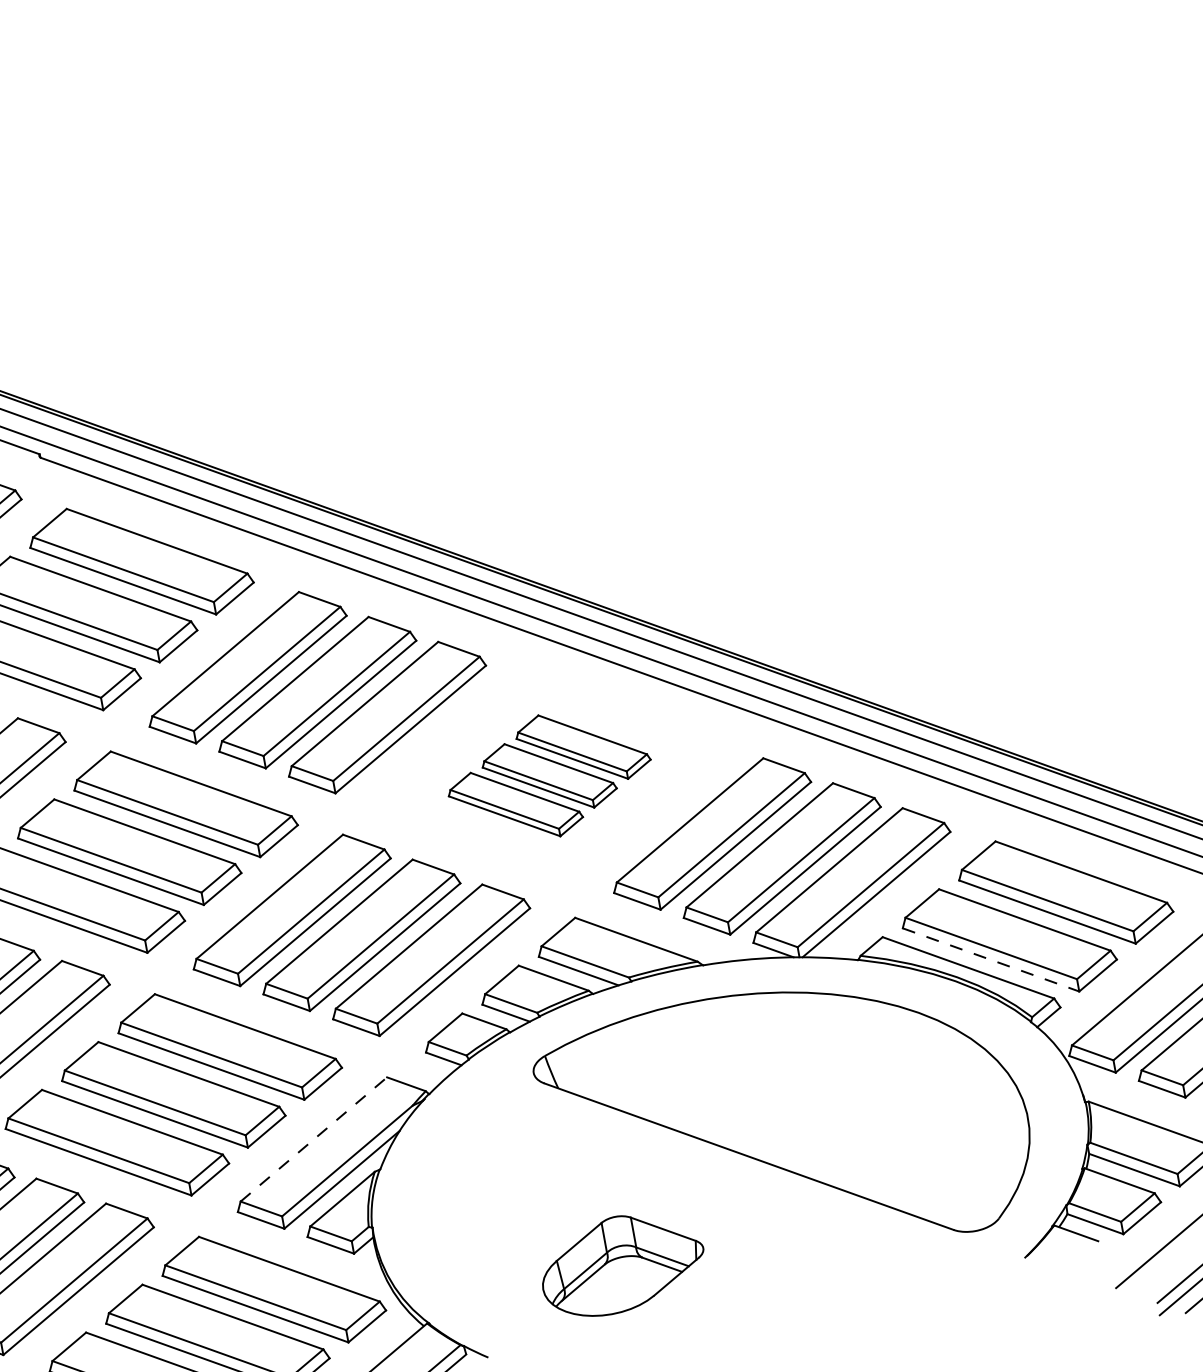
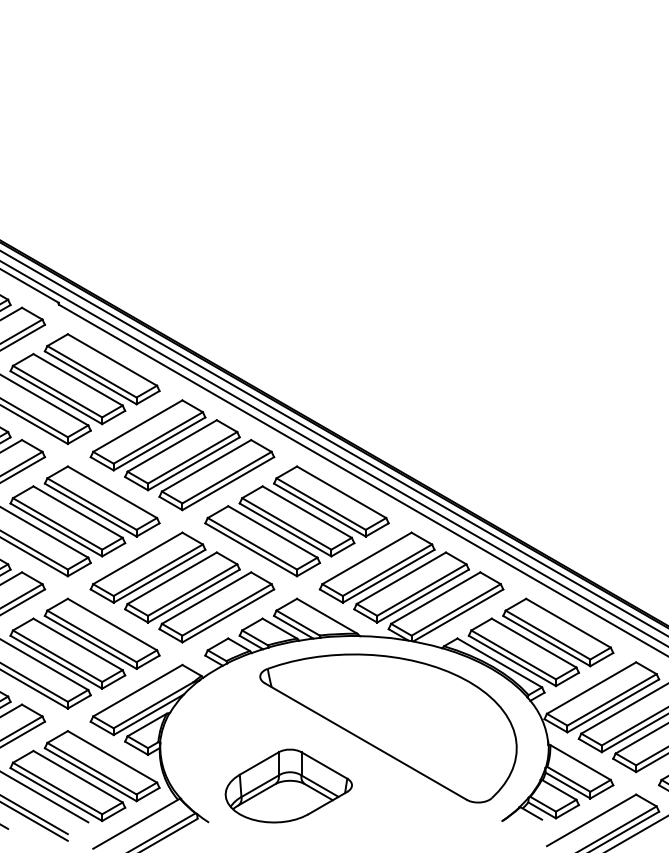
part: (548, 776) -> (296, 521), size x1.67
line: (991, 960) -> (512, 661), dashed -> solid
line: (313, 1139) -> (137, 690), dashed -> solid
part: (621, 1263) -> (288, 785), size x1.43

